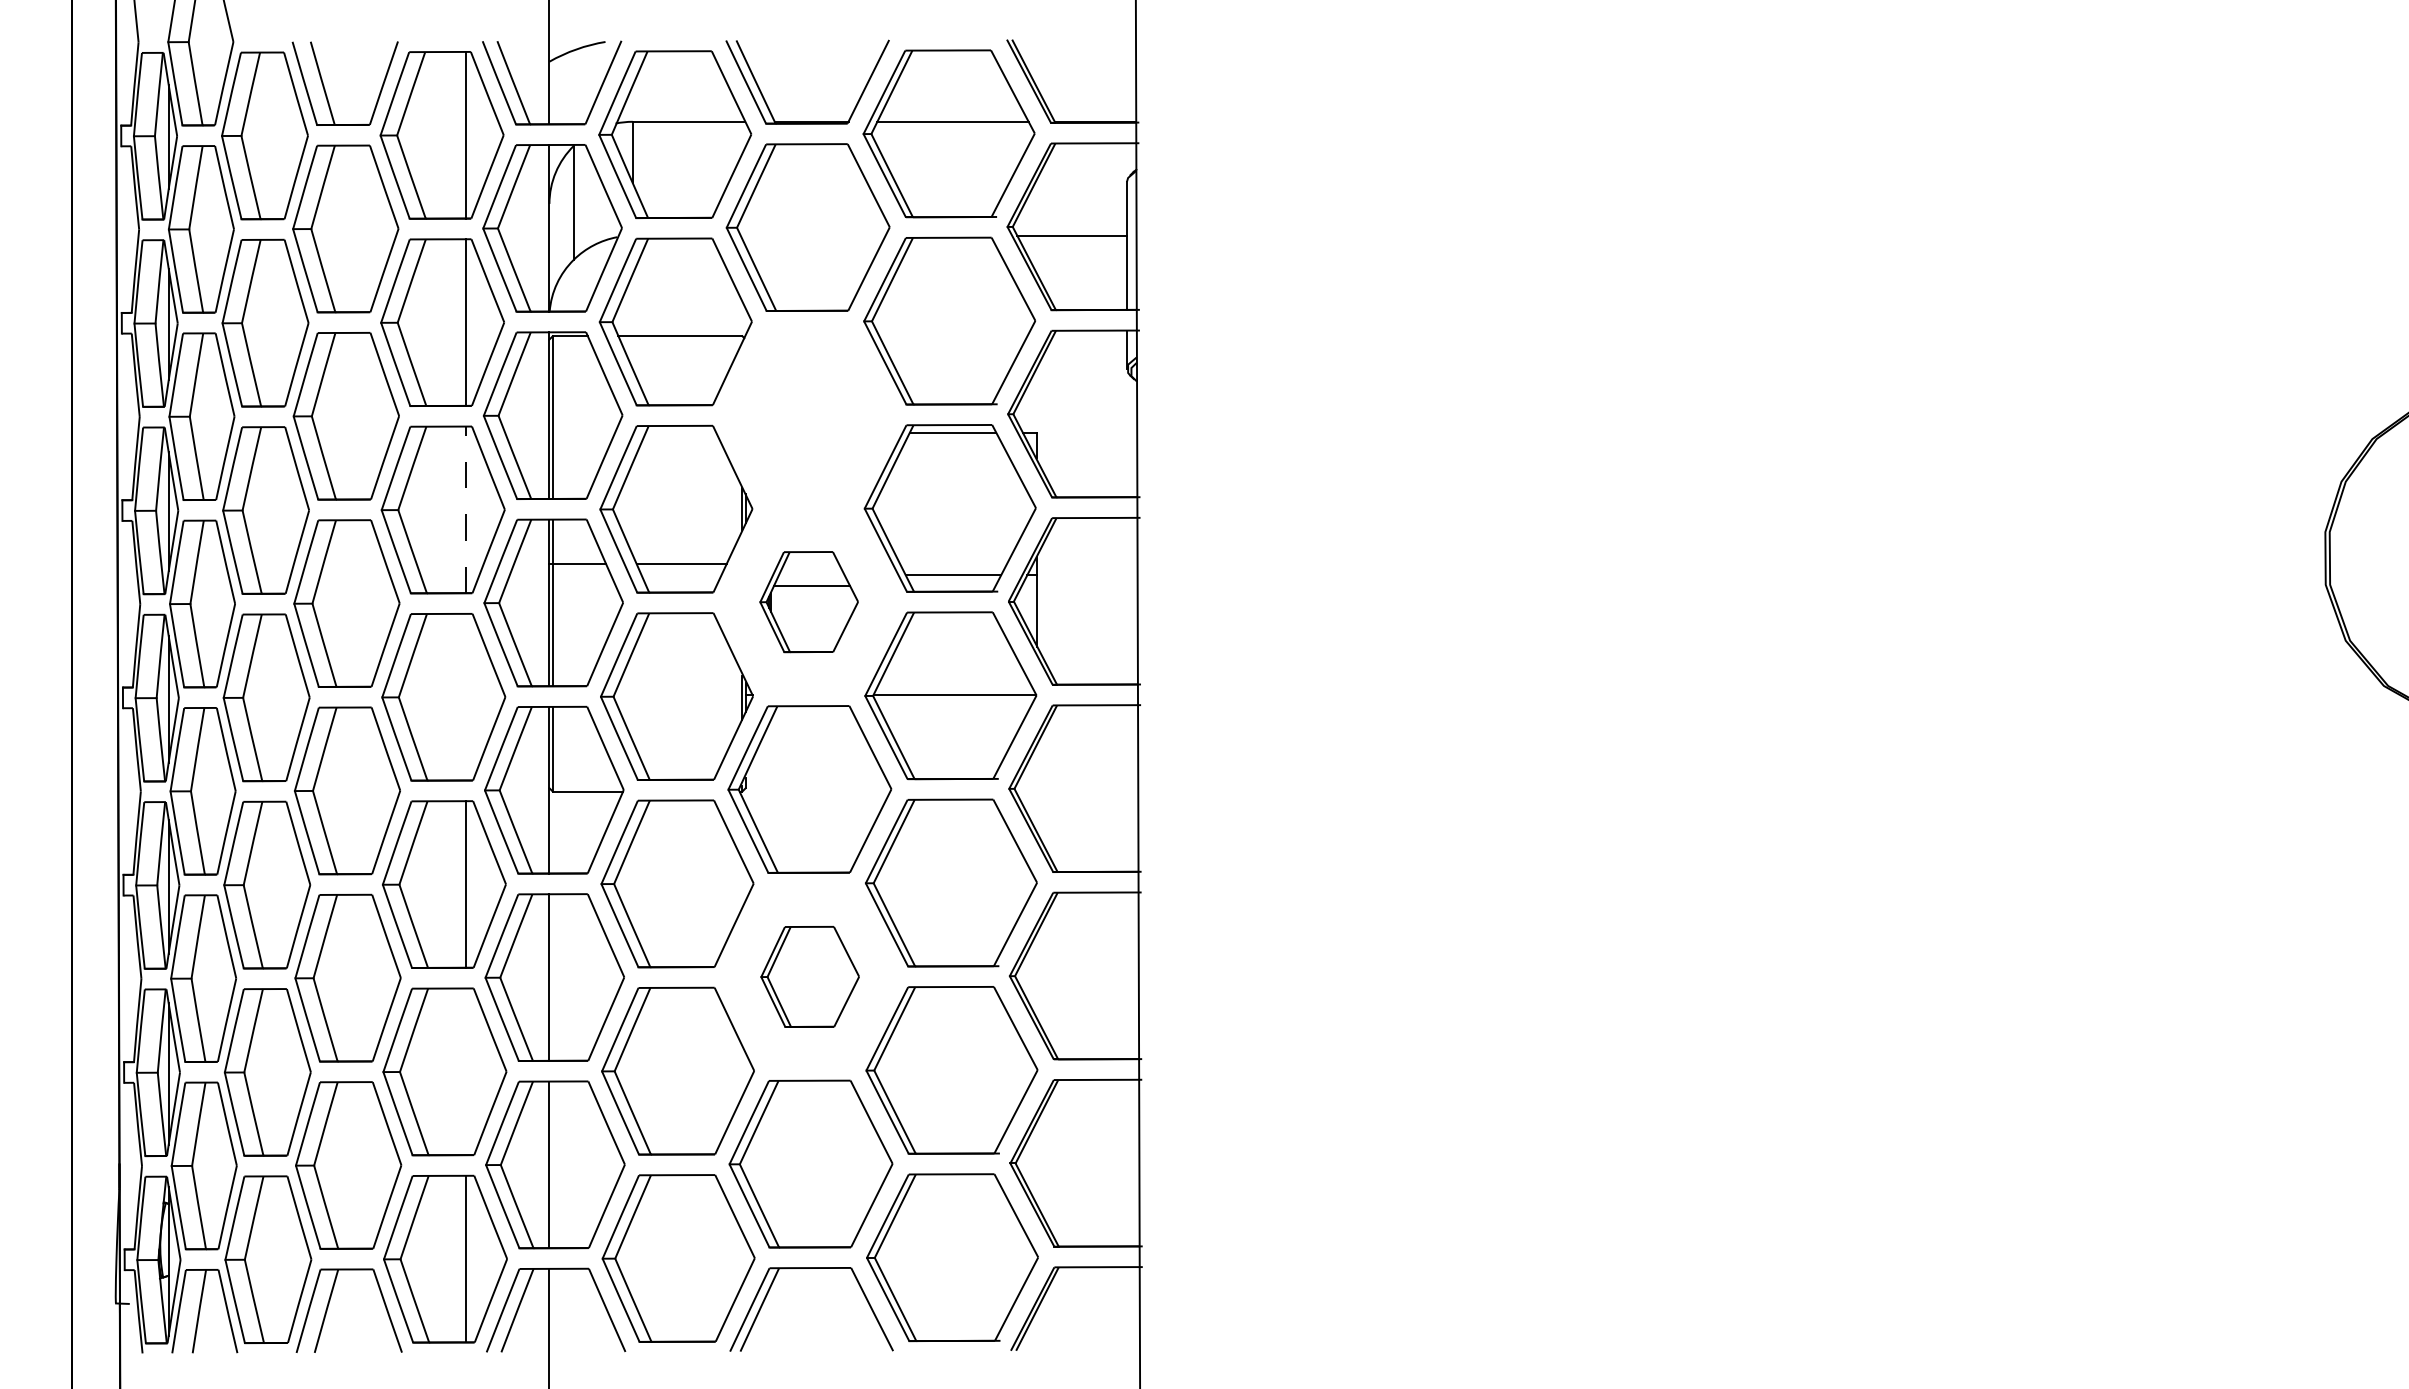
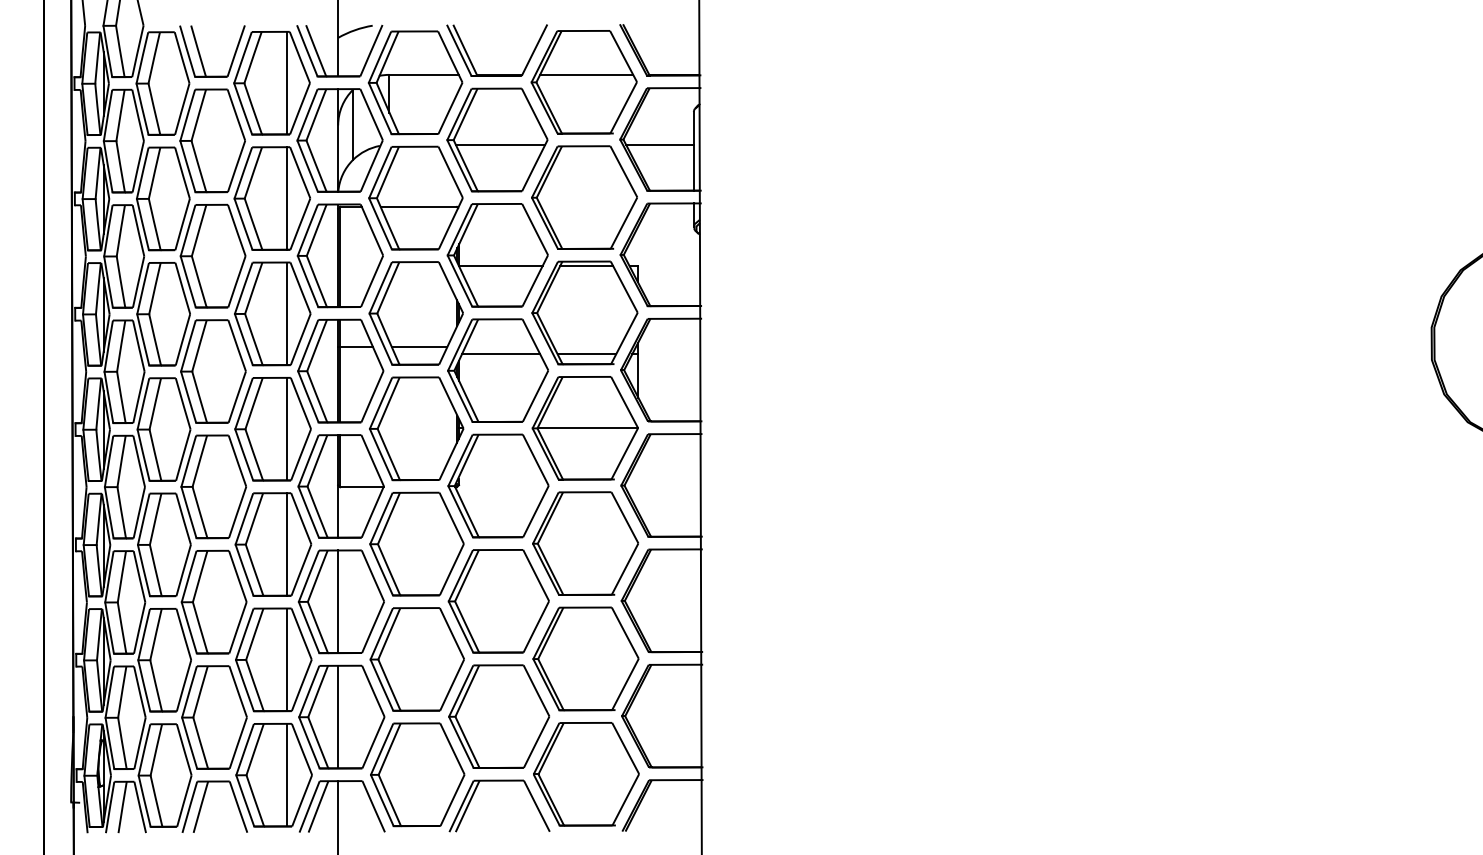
line: (813, 236) -> (500, 145), added
part: (808, 415) -> (497, 255), added
line: (465, 509) -> (286, 313), dashed -> solid
part: (808, 601) -> (497, 370), size x1.67
line: (465, 696) -> (286, 428), added
part: (809, 977) -> (498, 601), size x1.67
line: (465, 1071) -> (286, 659), added

